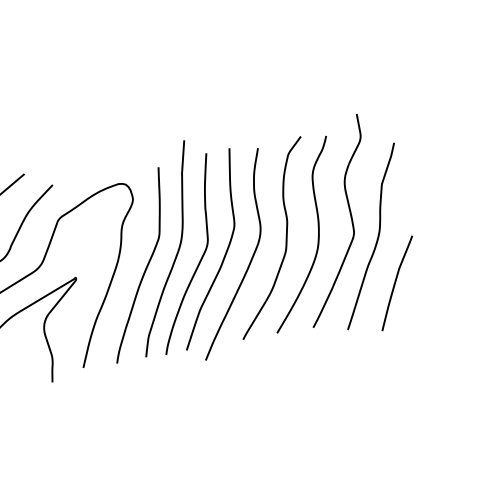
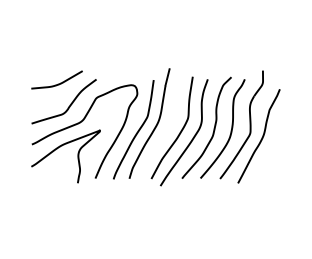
curve: (197, 261) -> (165, 133), removed
line: (397, 283) -> (268, 163), removed

